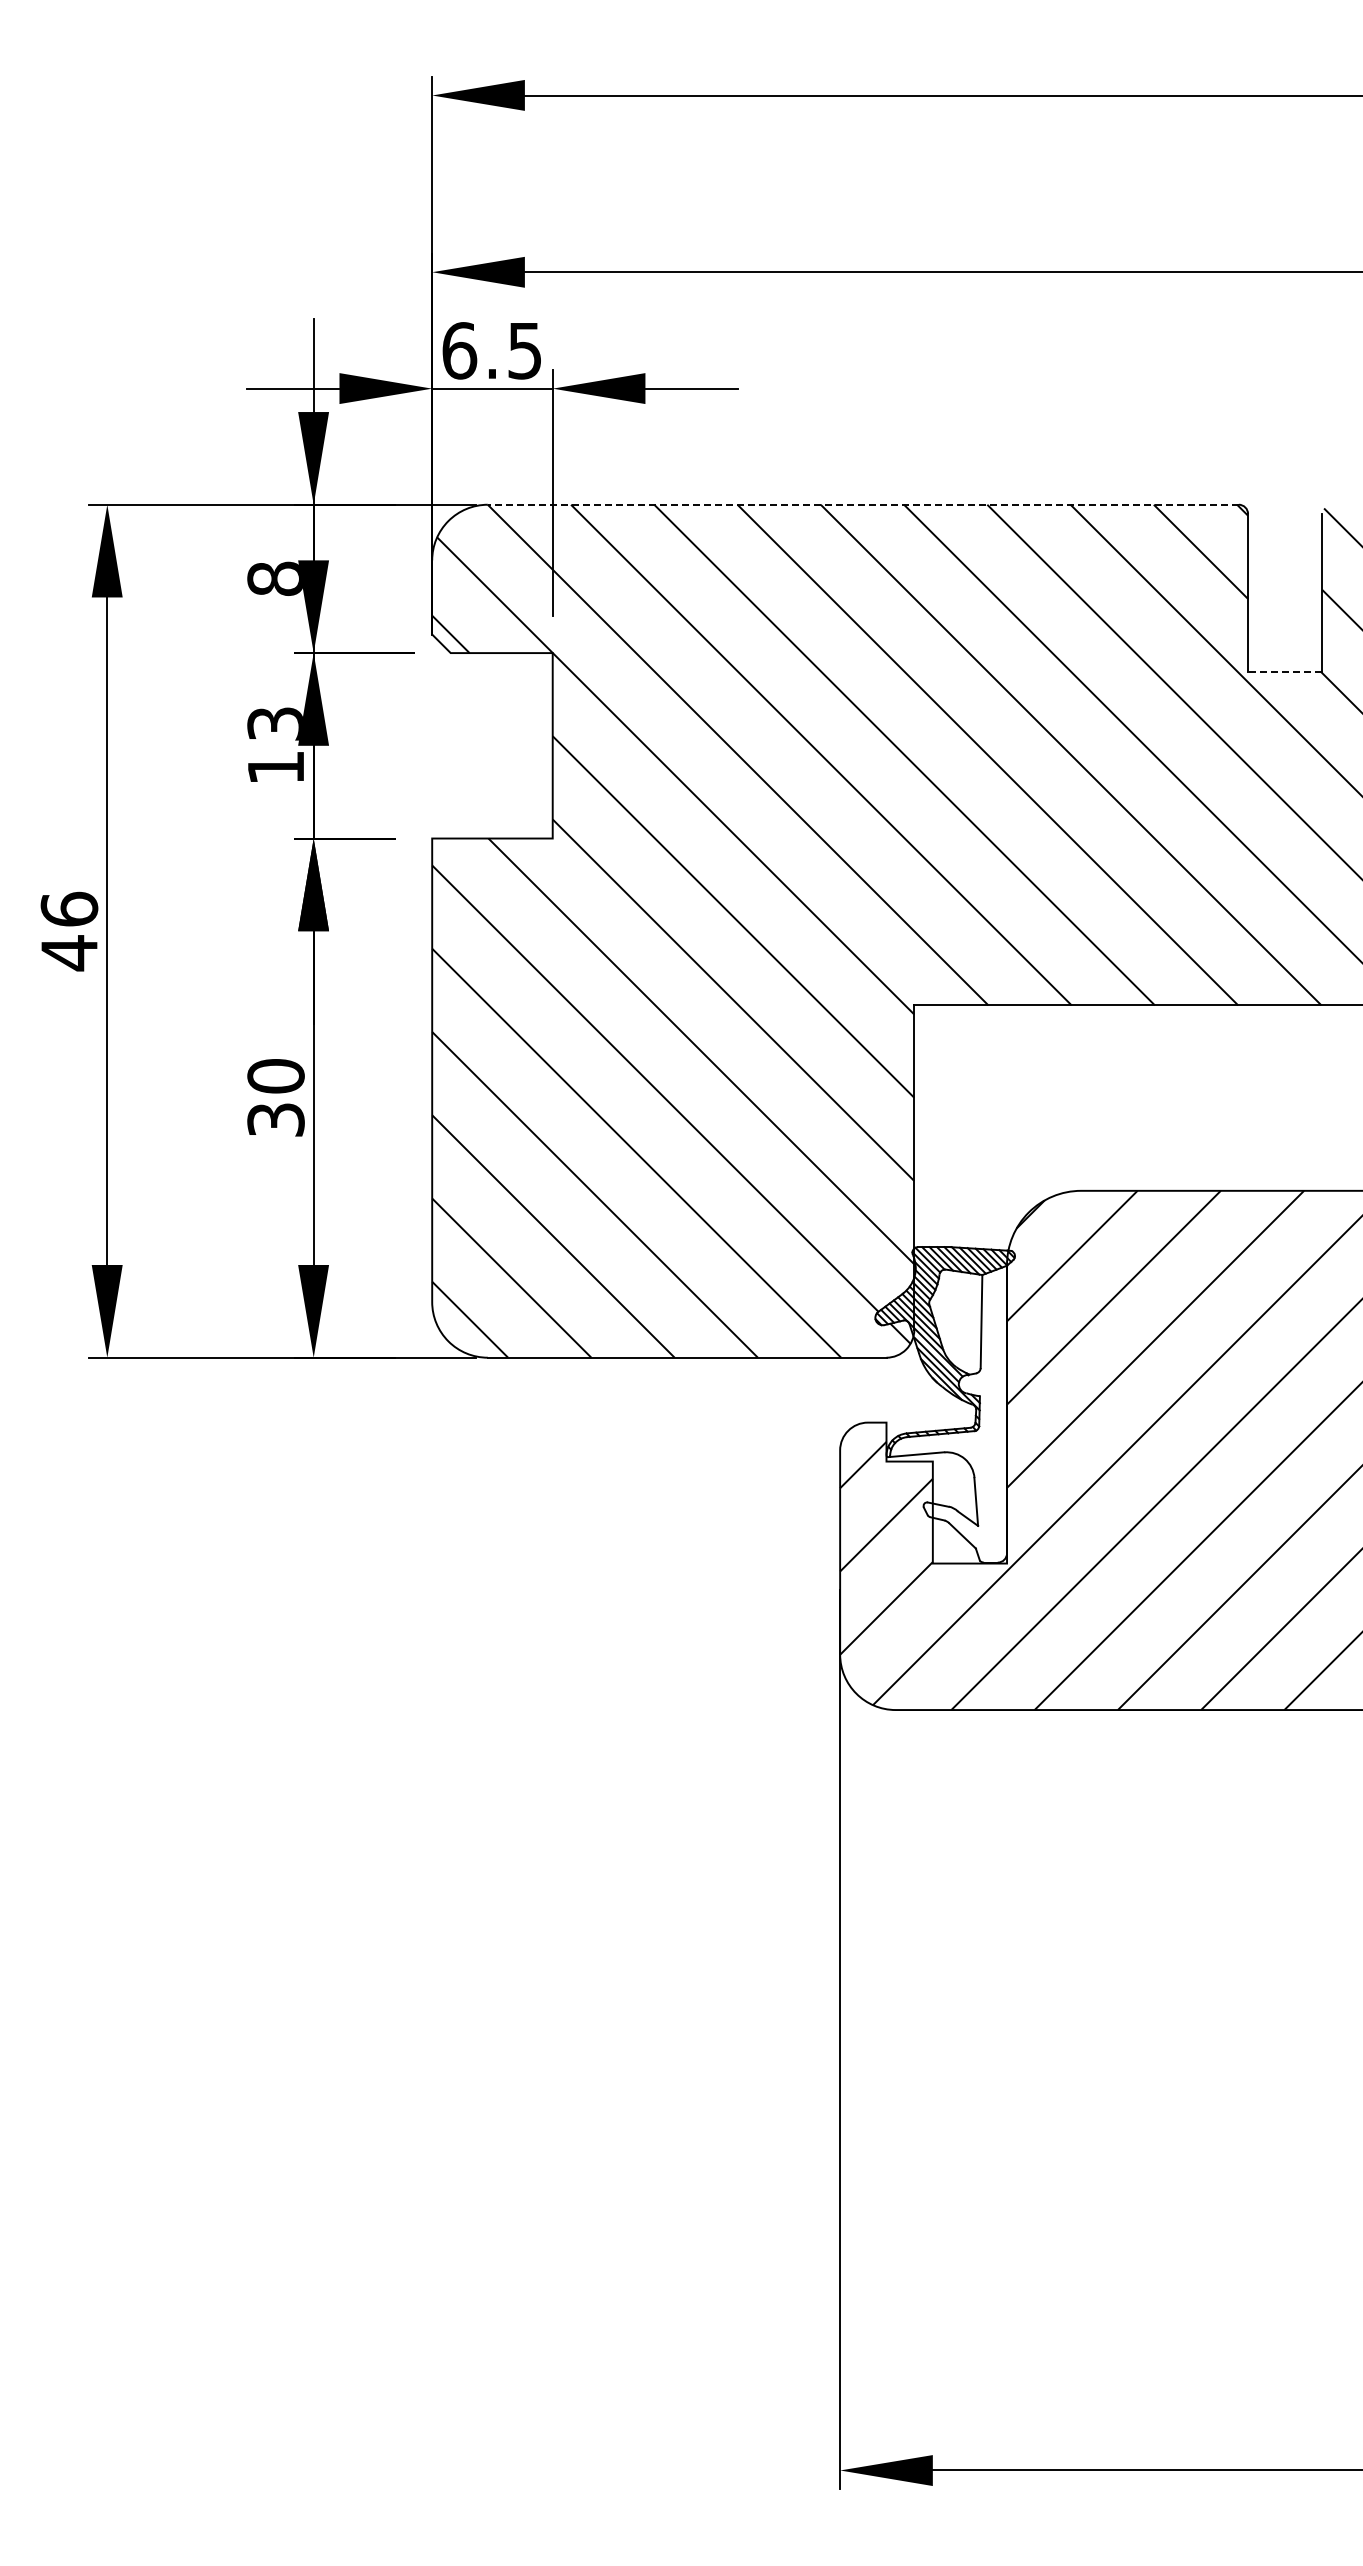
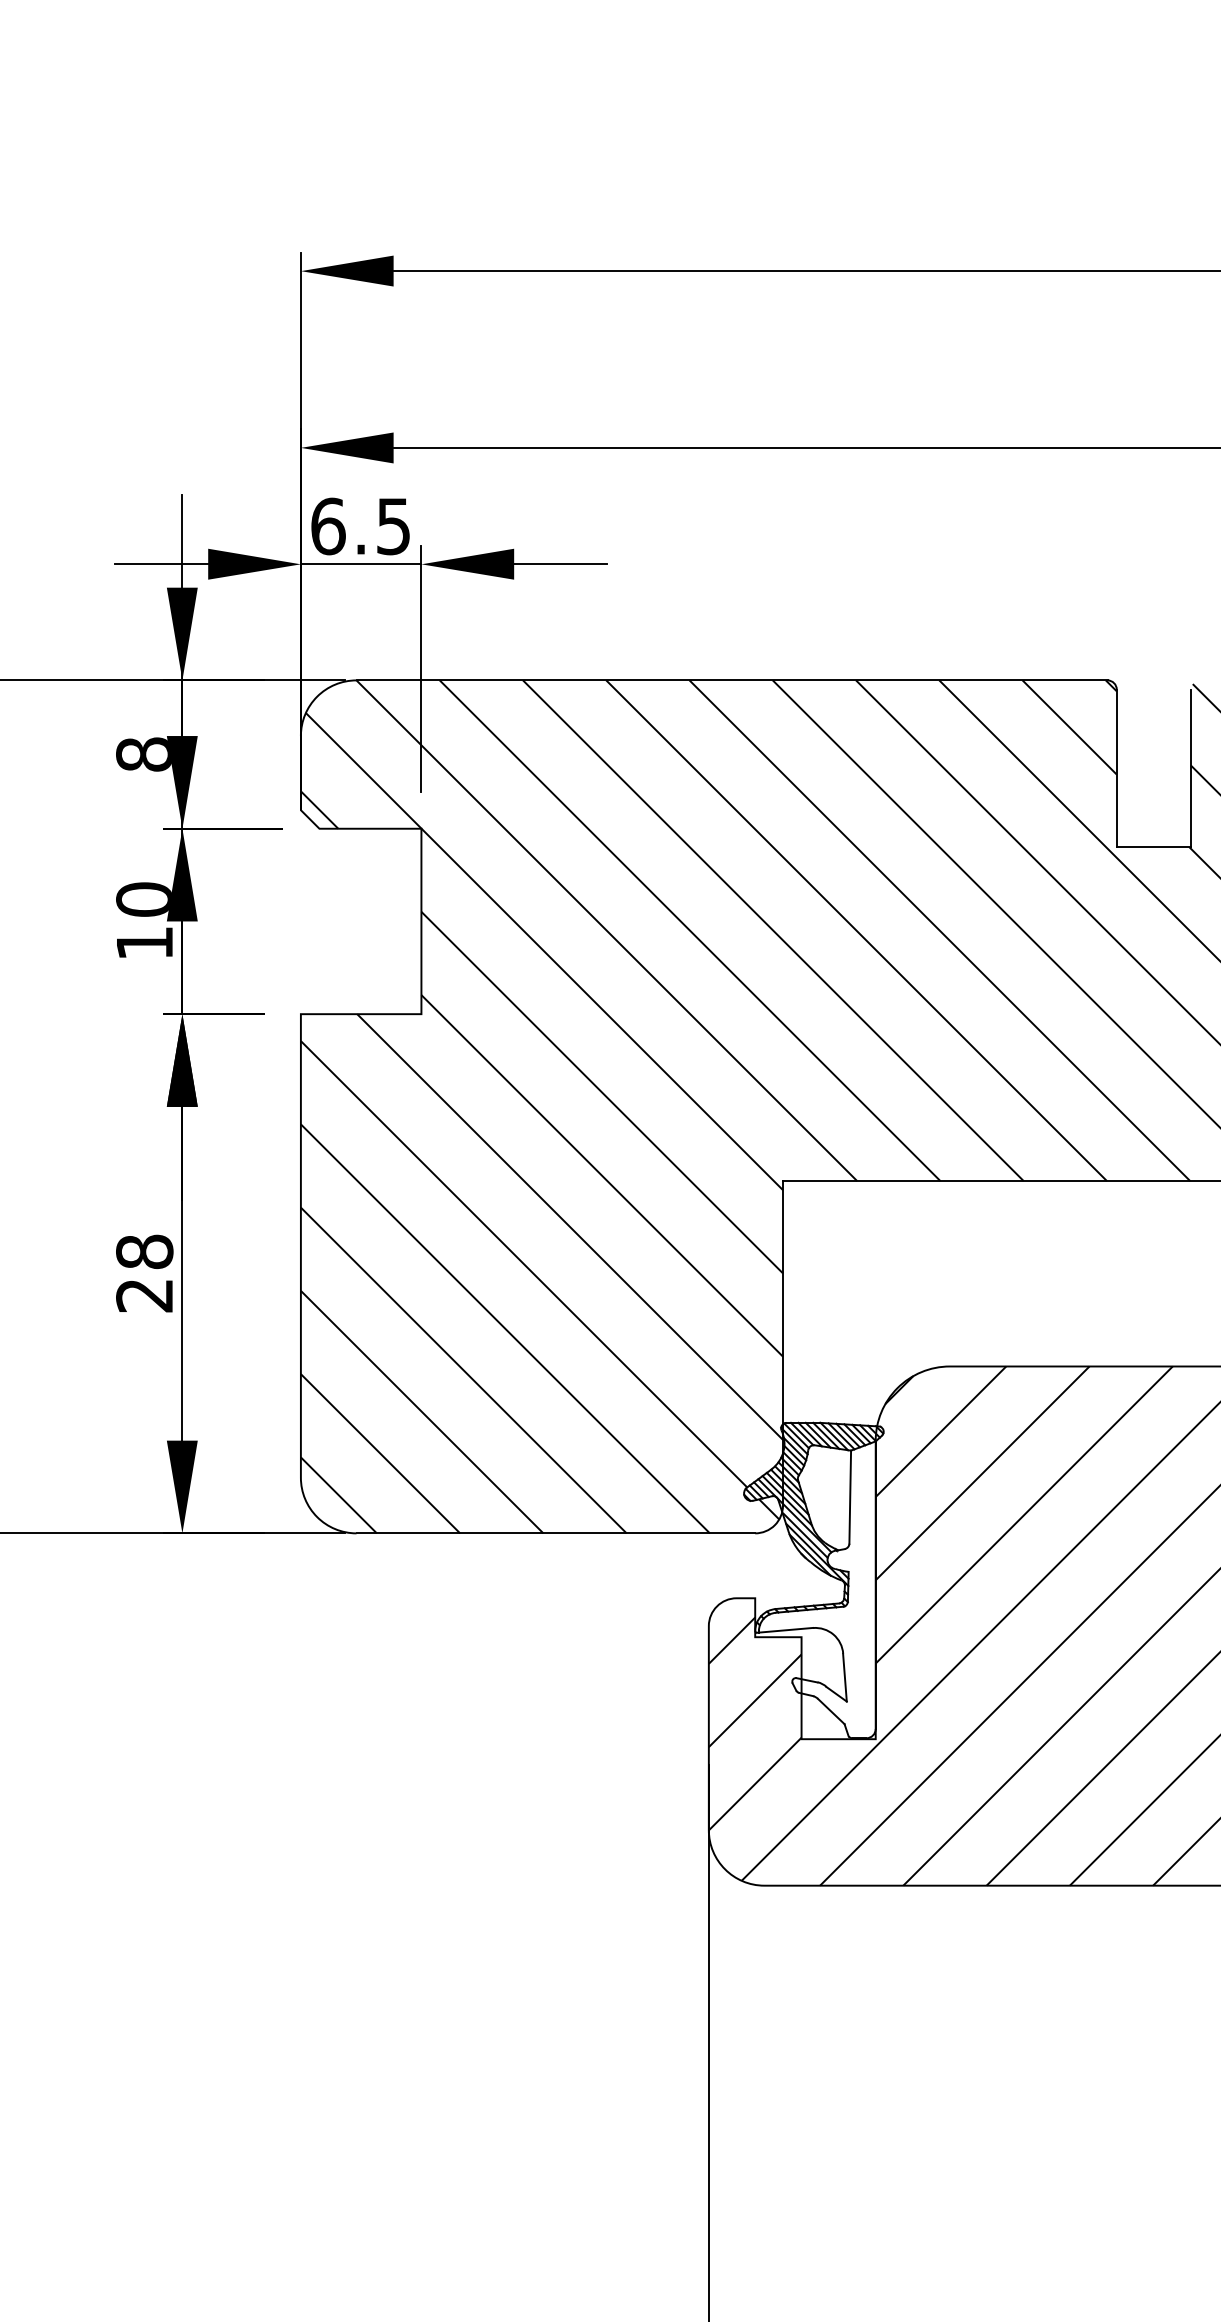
line: (862, 504) -> (731, 680), dashed -> solid
line: (1284, 671) -> (1153, 847), dashed -> solid
text: (274, 723) -> (143, 899), 13 -> 10
text: (275, 1097) -> (144, 1273), 30 -> 28

